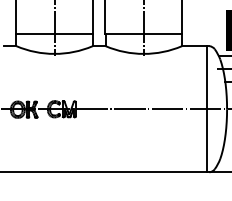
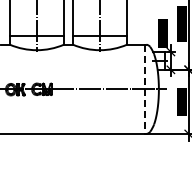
line: (206, 109) -> (144, 89), solid -> dashed

